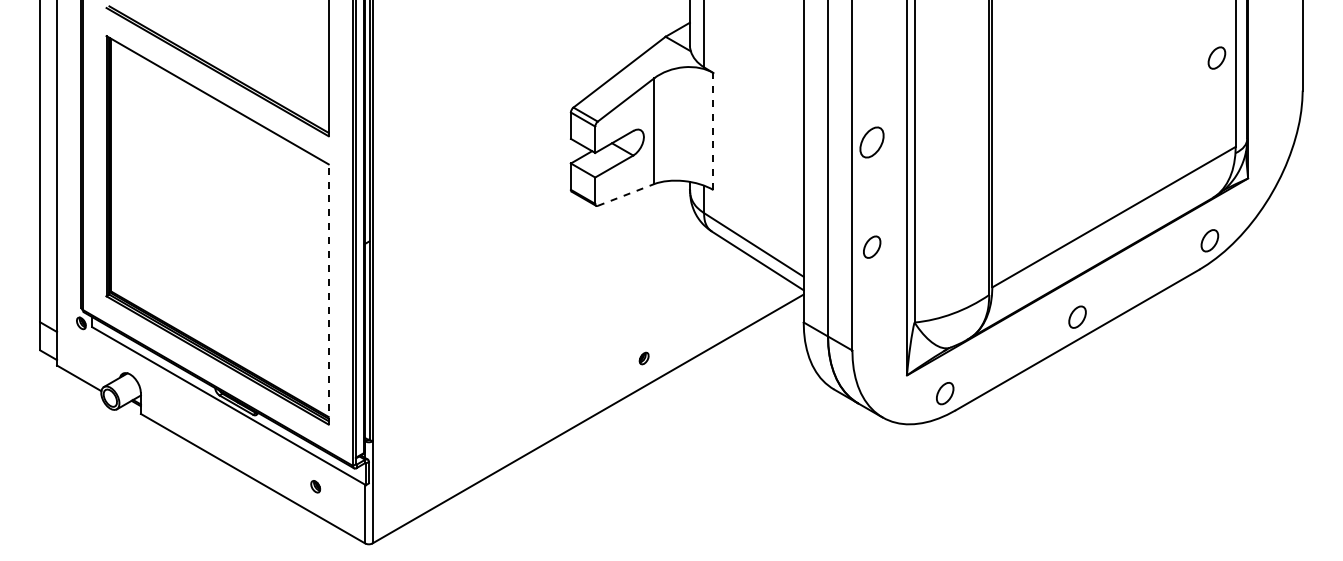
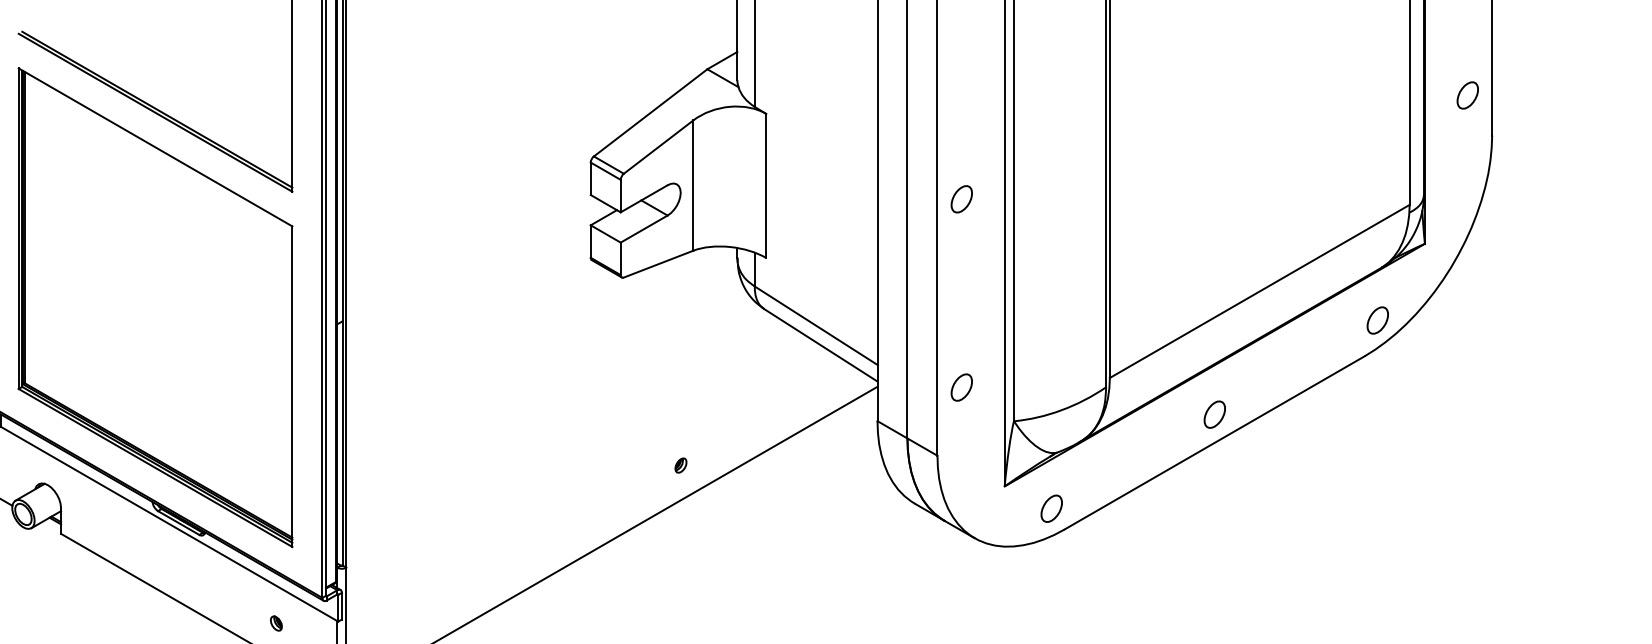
part: (1216, 57) -> (1467, 94), moved
line: (713, 131) -> (766, 185), dashed -> solid
part: (872, 141) -> (962, 198), size x0.71
line: (626, 194) -> (659, 263), dashed -> solid
part: (872, 246) -> (962, 386), moved
line: (328, 294) -> (292, 386), dashed -> solid

